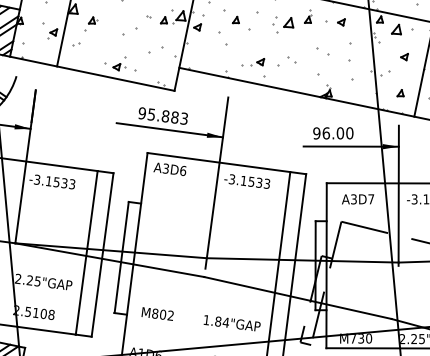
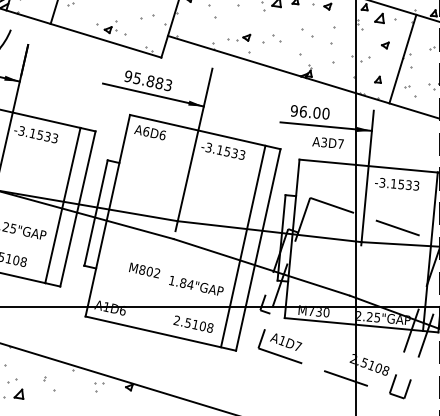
text: (165, 168) -> (145, 131), A3D6 -> A6D6
text: (357, 199) -> (327, 142), moved
text: (157, 314) -> (144, 270), moved

